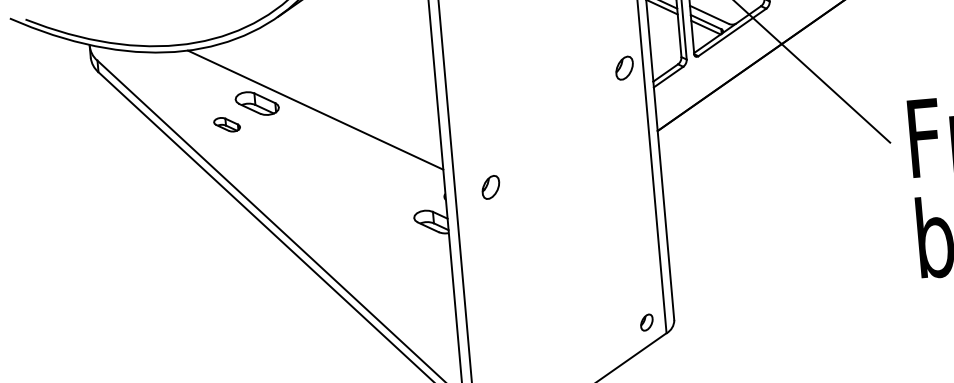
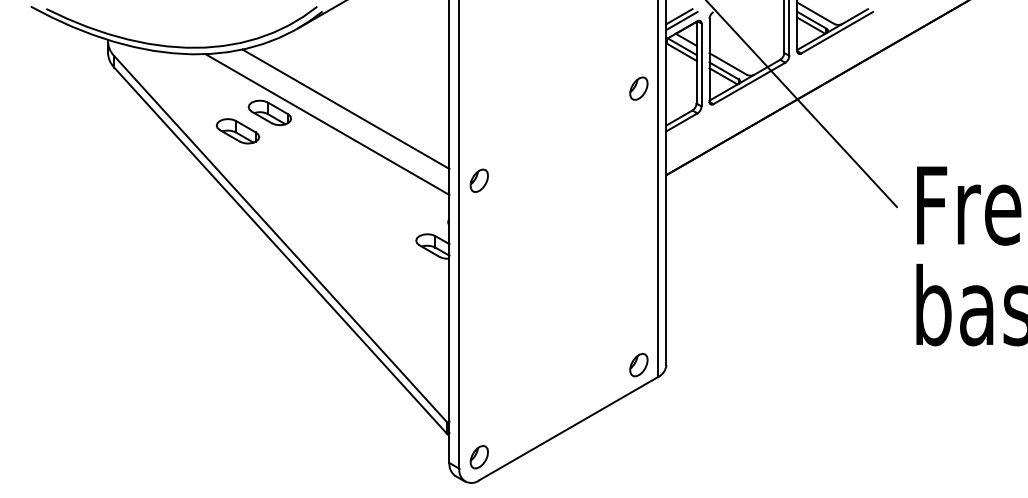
part: (624, 68) -> (638, 88), moved
line: (332, 92) -> (345, 108), added
part: (226, 124) -> (237, 131), size x1.67
part: (490, 187) -> (478, 180), moved
part: (646, 322) -> (638, 364), size x1.43

